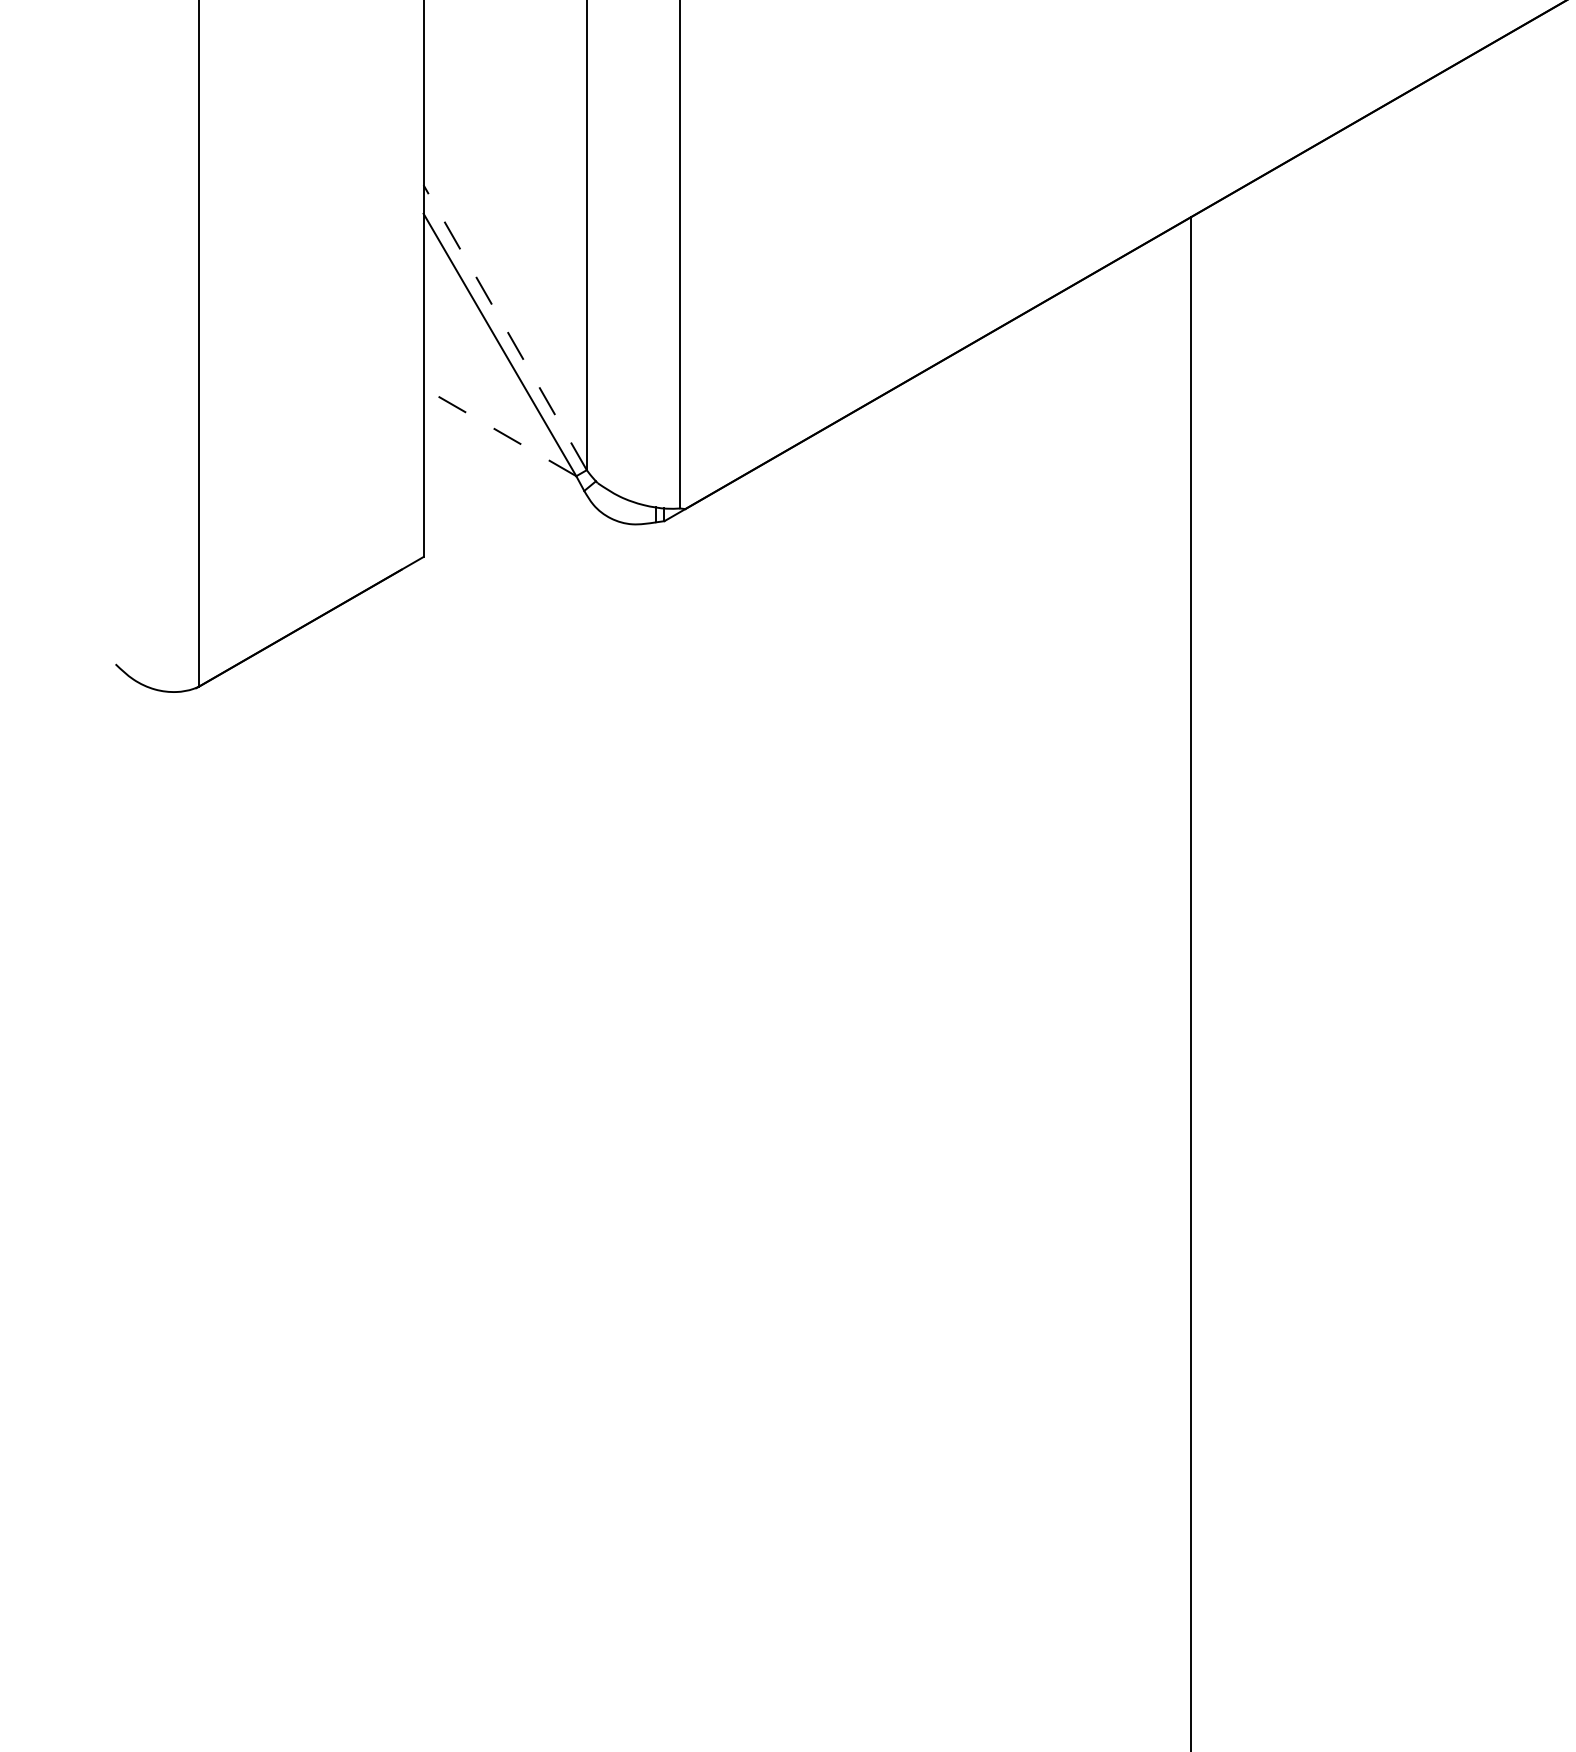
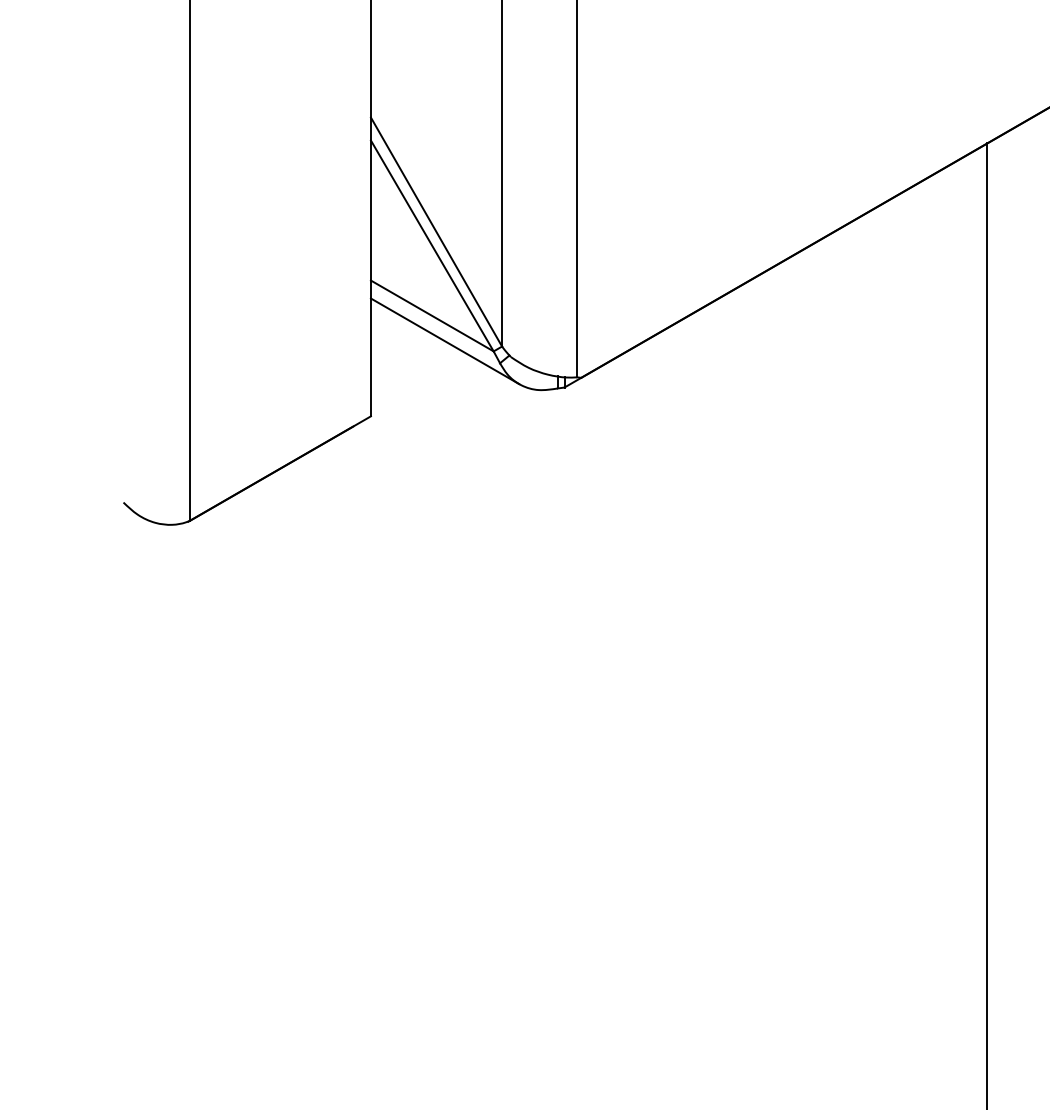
line: (504, 327) -> (435, 231), dashed -> solid
line: (499, 431) -> (431, 315), dashed -> solid
line: (515, 463) -> (444, 341), added

